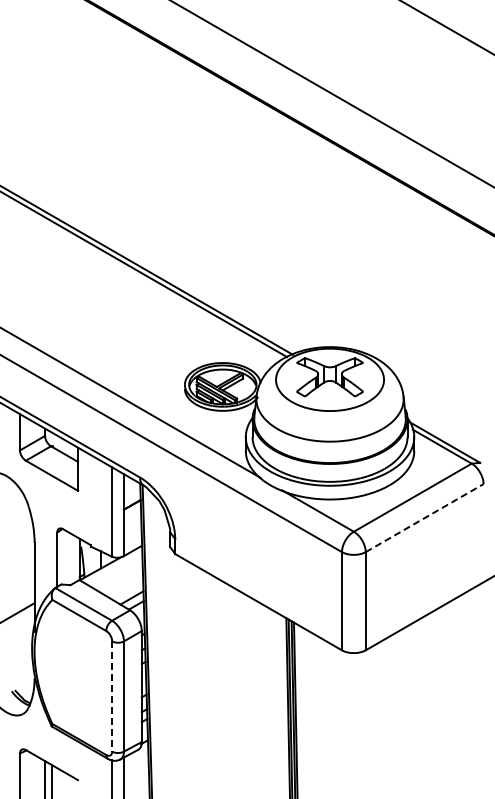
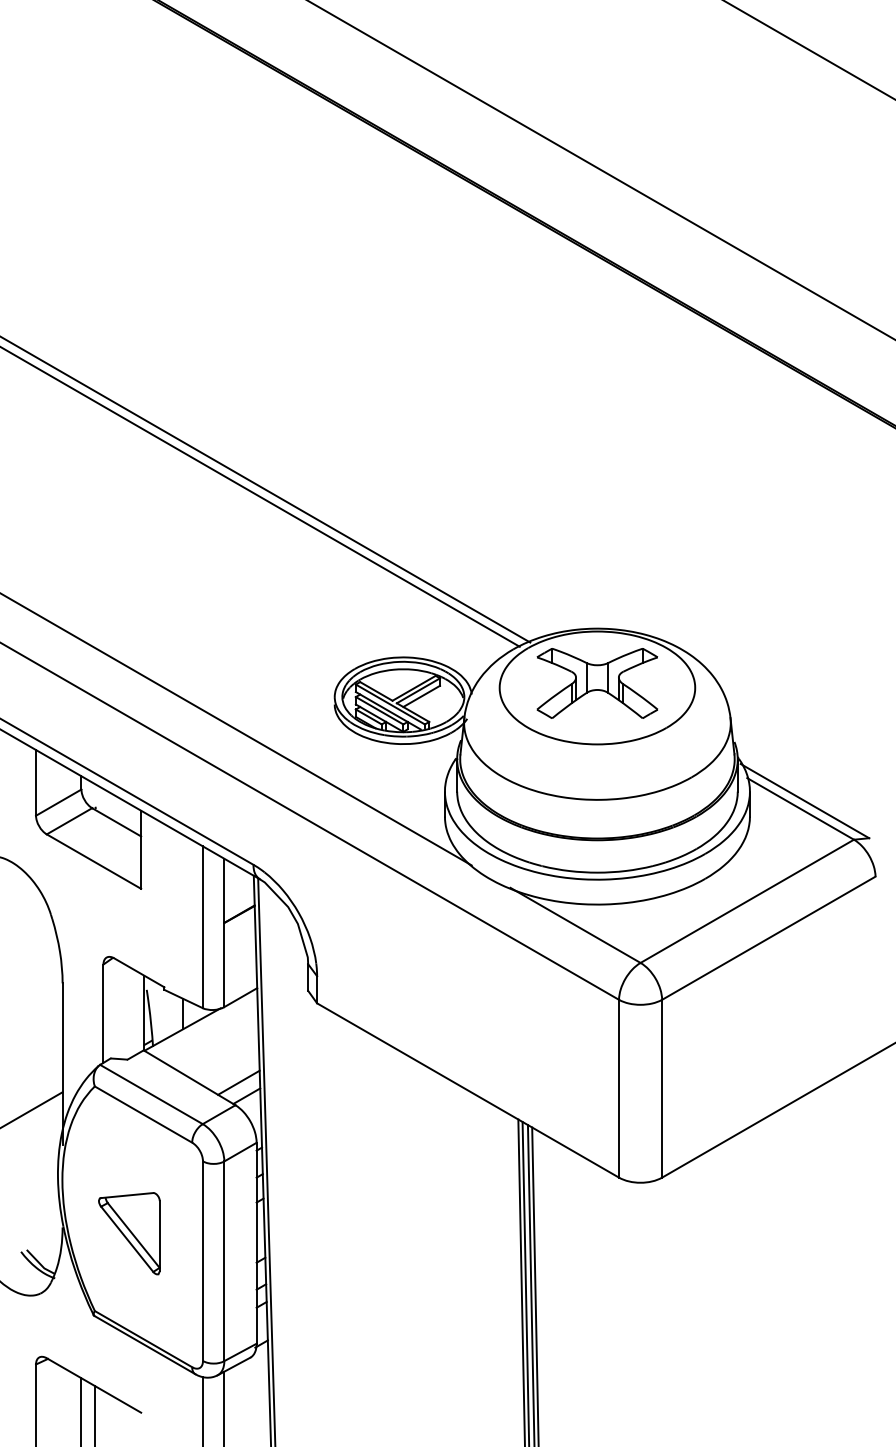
line: (425, 517) -> (770, 937), dashed -> solid
part: (71, 680) -> (129, 1232), added
line: (112, 696) -> (203, 1261), dashed -> solid

